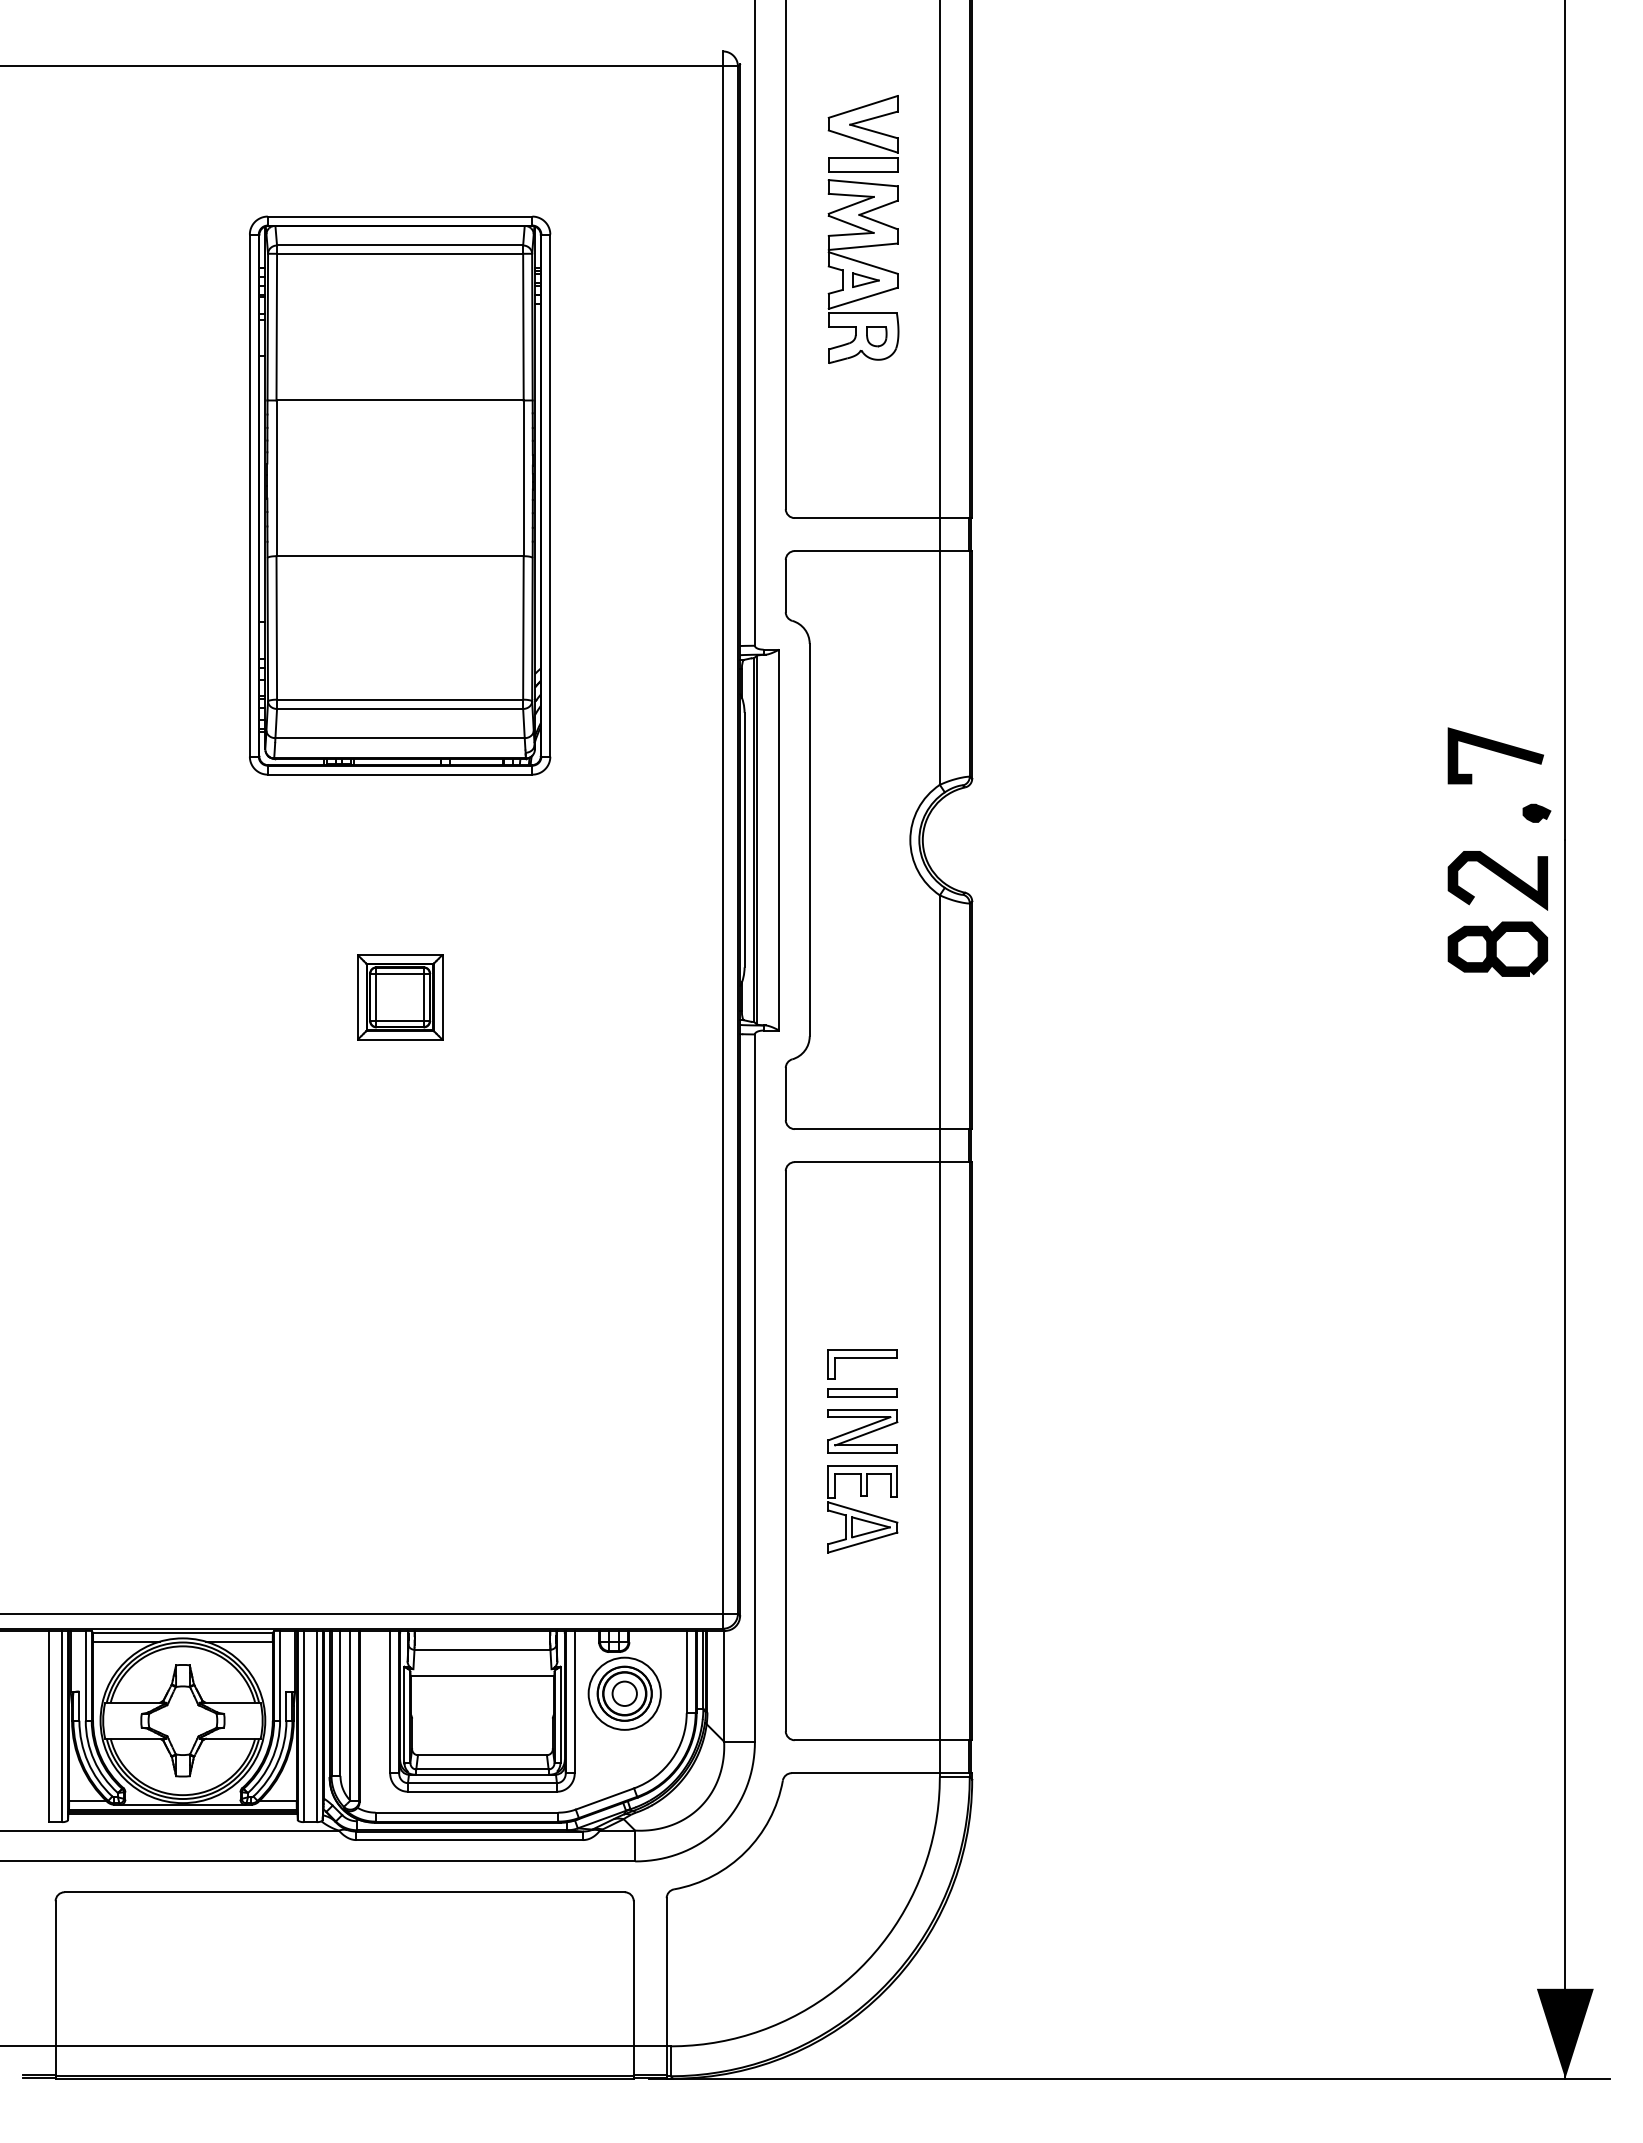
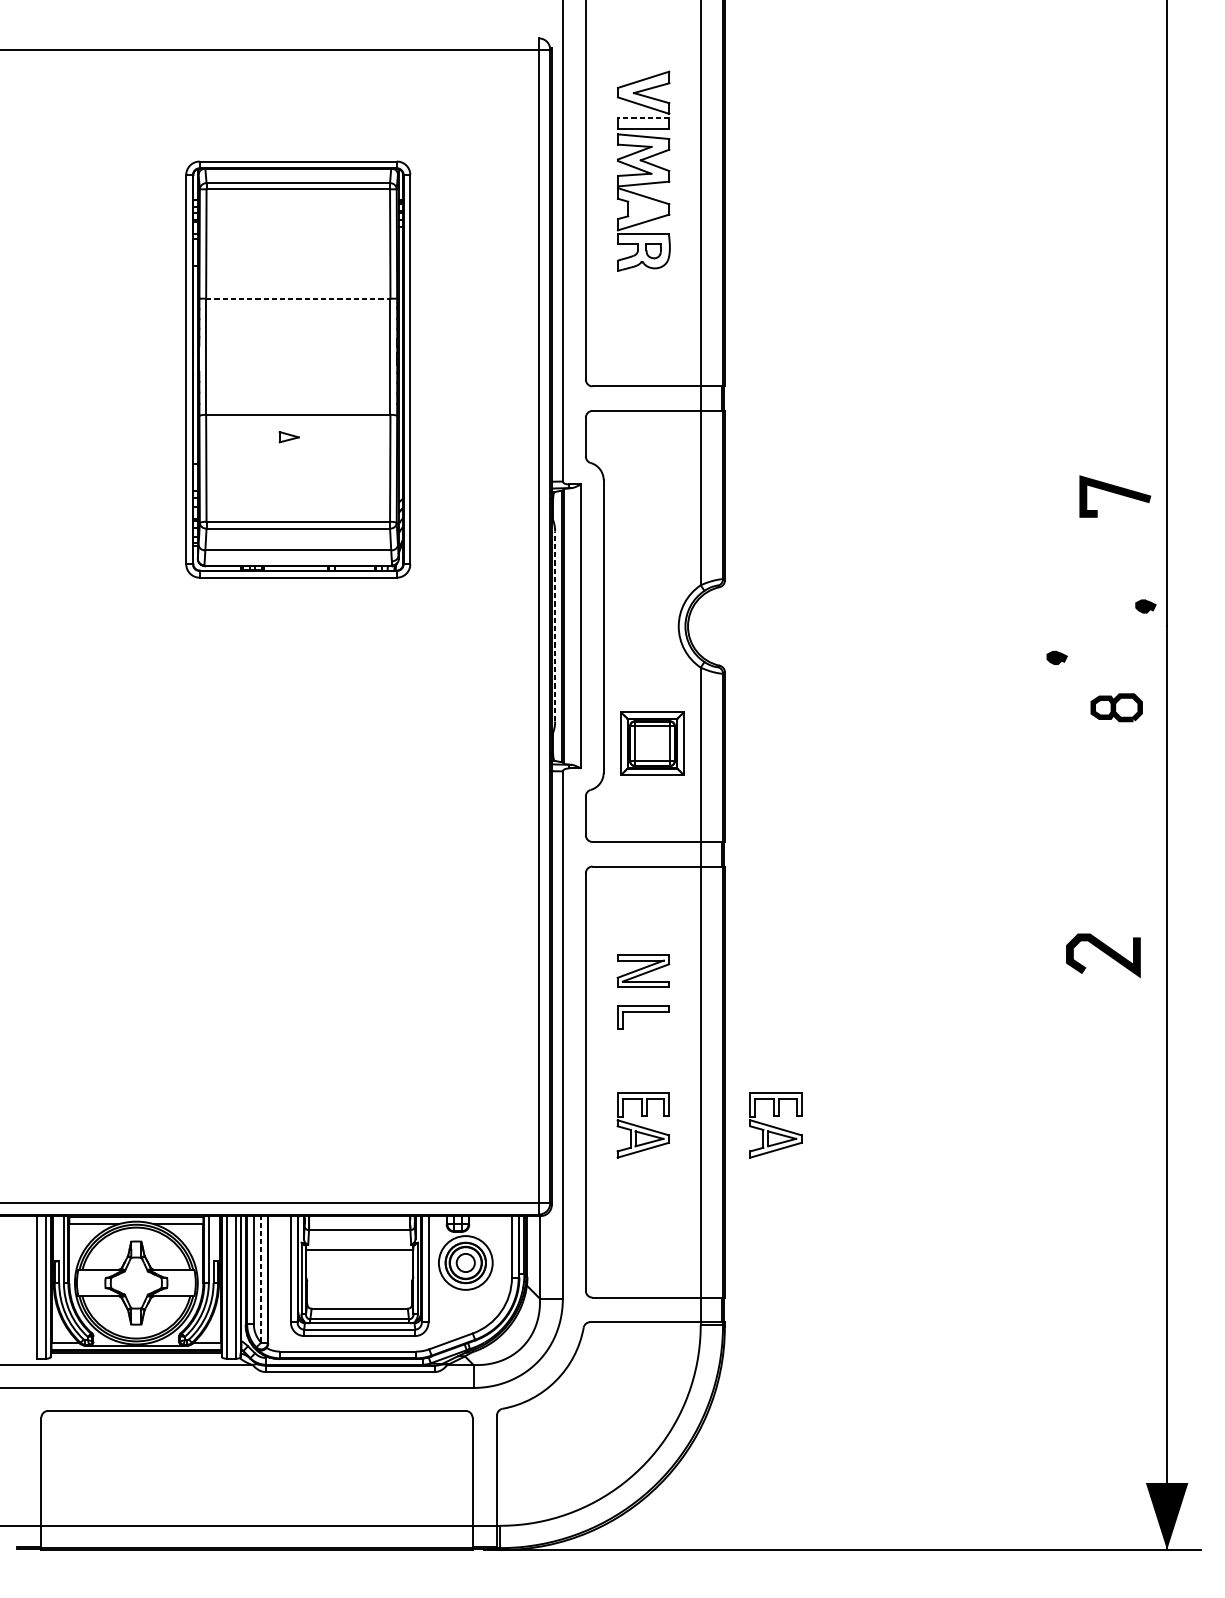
line: (862, 157) -> (643, 117), solid -> dashed
part: (865, 280) -> (288, 437), moved
line: (400, 400) -> (298, 298), solid -> dashed
line: (1497, 752) -> (1116, 494), moved
line: (744, 839) -> (555, 626), solid -> dashed
curve: (1499, 877) -> (1104, 953), moved
part: (1417, 881) -> (1056, 657), added
part: (1497, 948) -> (1116, 707), size x0.7
part: (400, 997) -> (652, 743), moved
part: (862, 1392) -> (643, 1038), removed
part: (862, 1431) -> (643, 971), moved
part: (1040, 1509) -> (775, 1125), added
line: (350, 1715) -> (261, 1279), solid -> dashed

